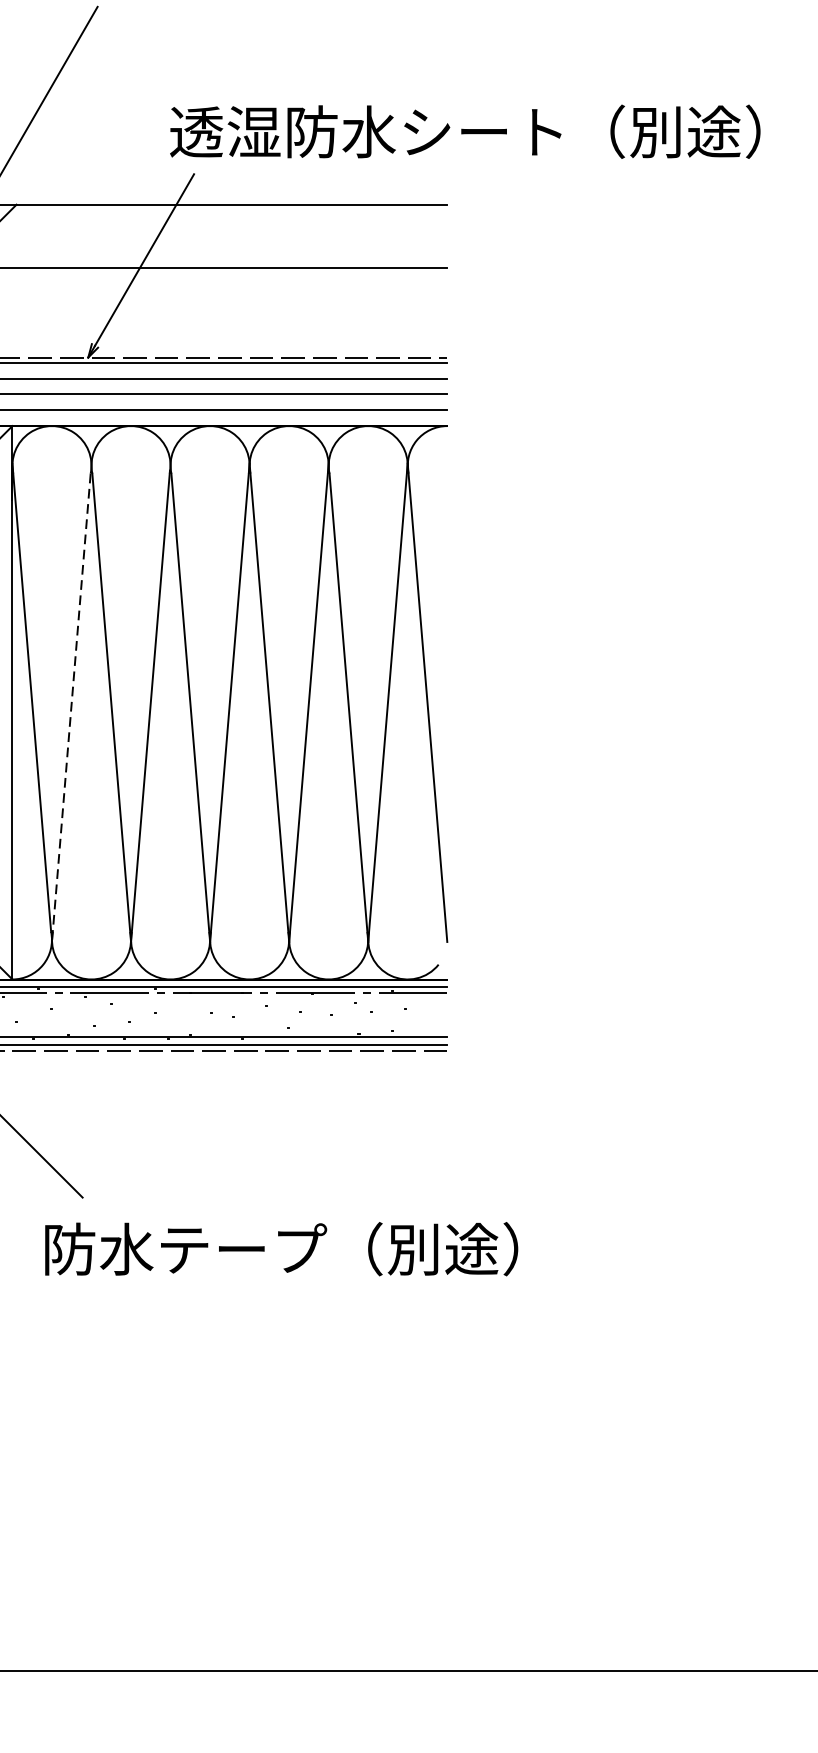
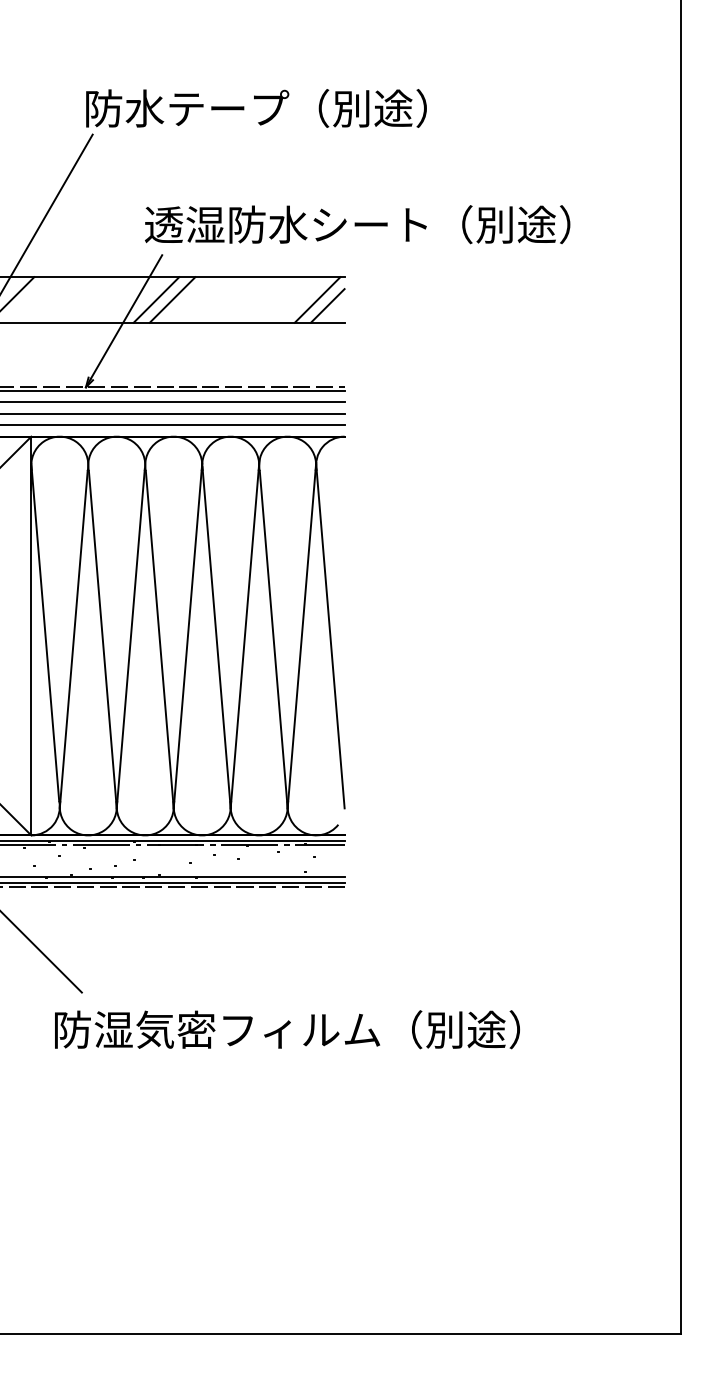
line: (186, 235) -> (156, 299), added
line: (208, 235) -> (172, 299), added
line: (409, 235) -> (317, 299), added
line: (423, 244) -> (327, 305), added
line: (70, 708) -> (73, 640), dashed -> solid
text: (395, 1248) -> (307, 1029), 防水テープ（別途） -> 防湿気密フィルム（別途）

